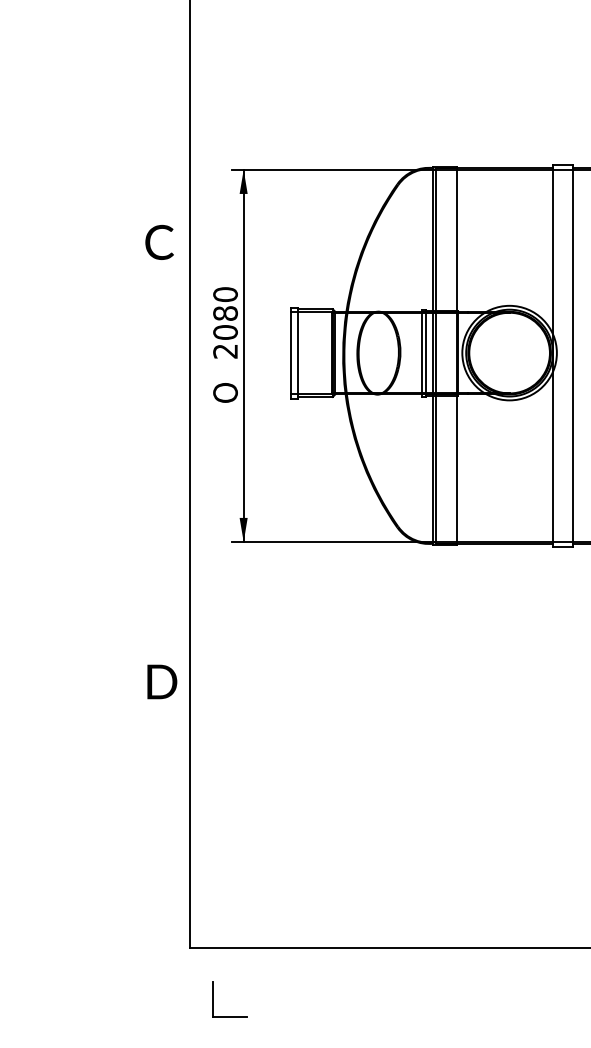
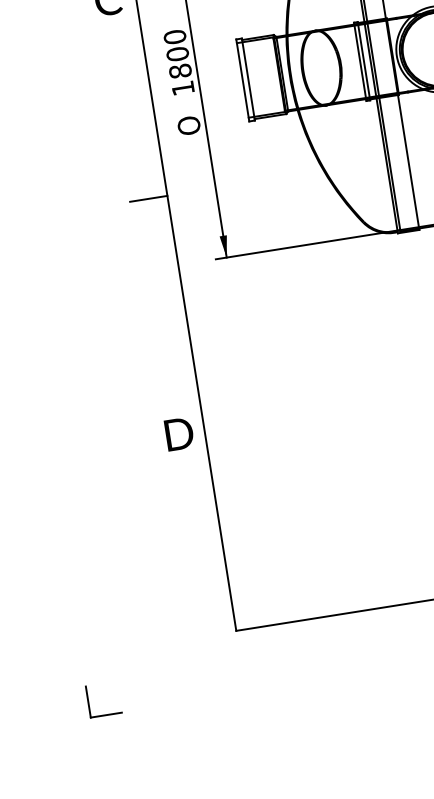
text: (225, 332) -> (180, 71), 2080 -> 1800
line: (169, 465) -> (148, 199), added
text: (162, 681) -> (179, 433), moved
part: (213, 999) -> (89, 702), moved

